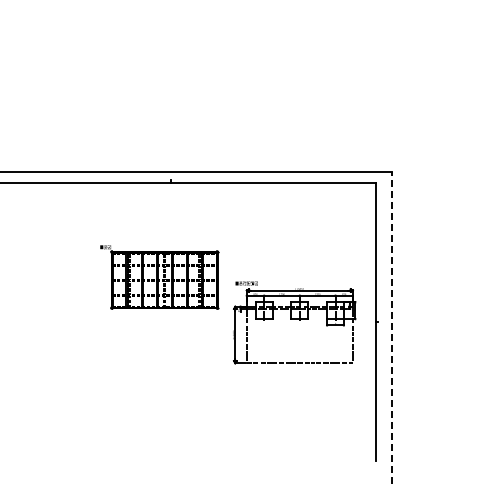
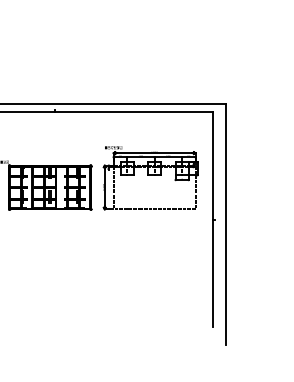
part: (294, 322) -> (150, 177), moved
line: (391, 328) -> (225, 224), dashed -> solid

